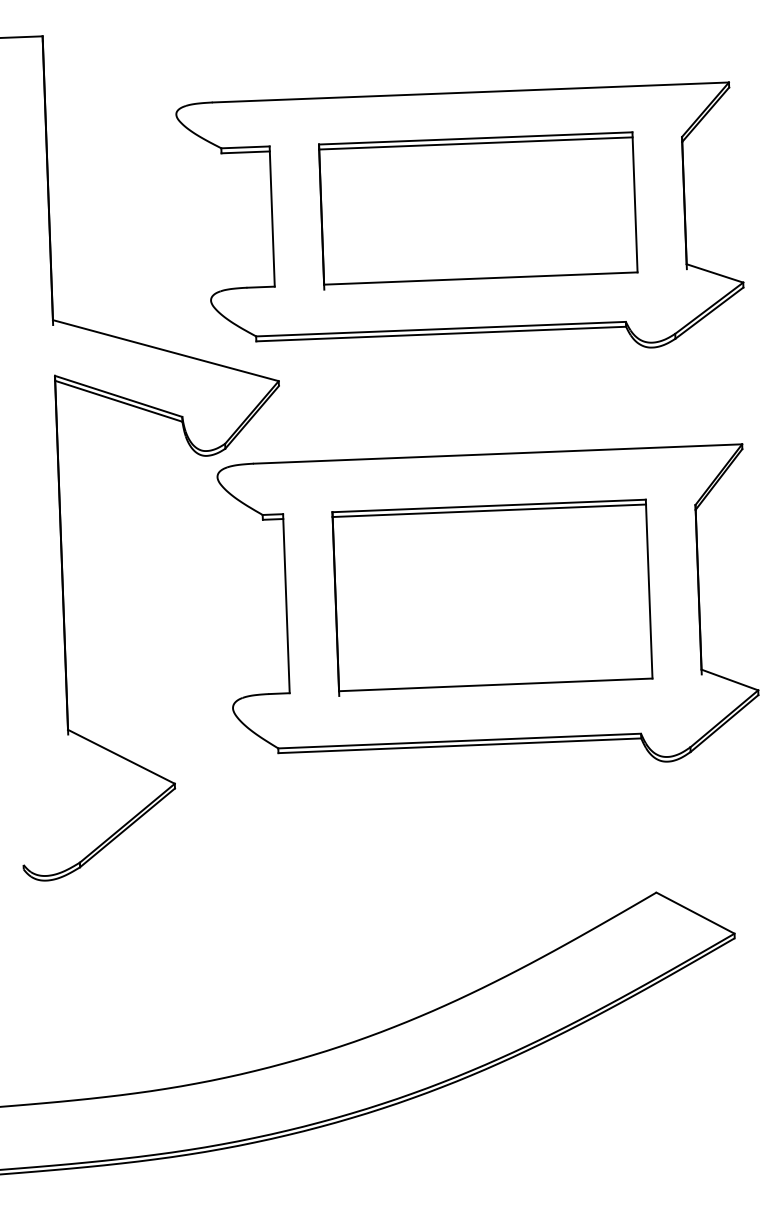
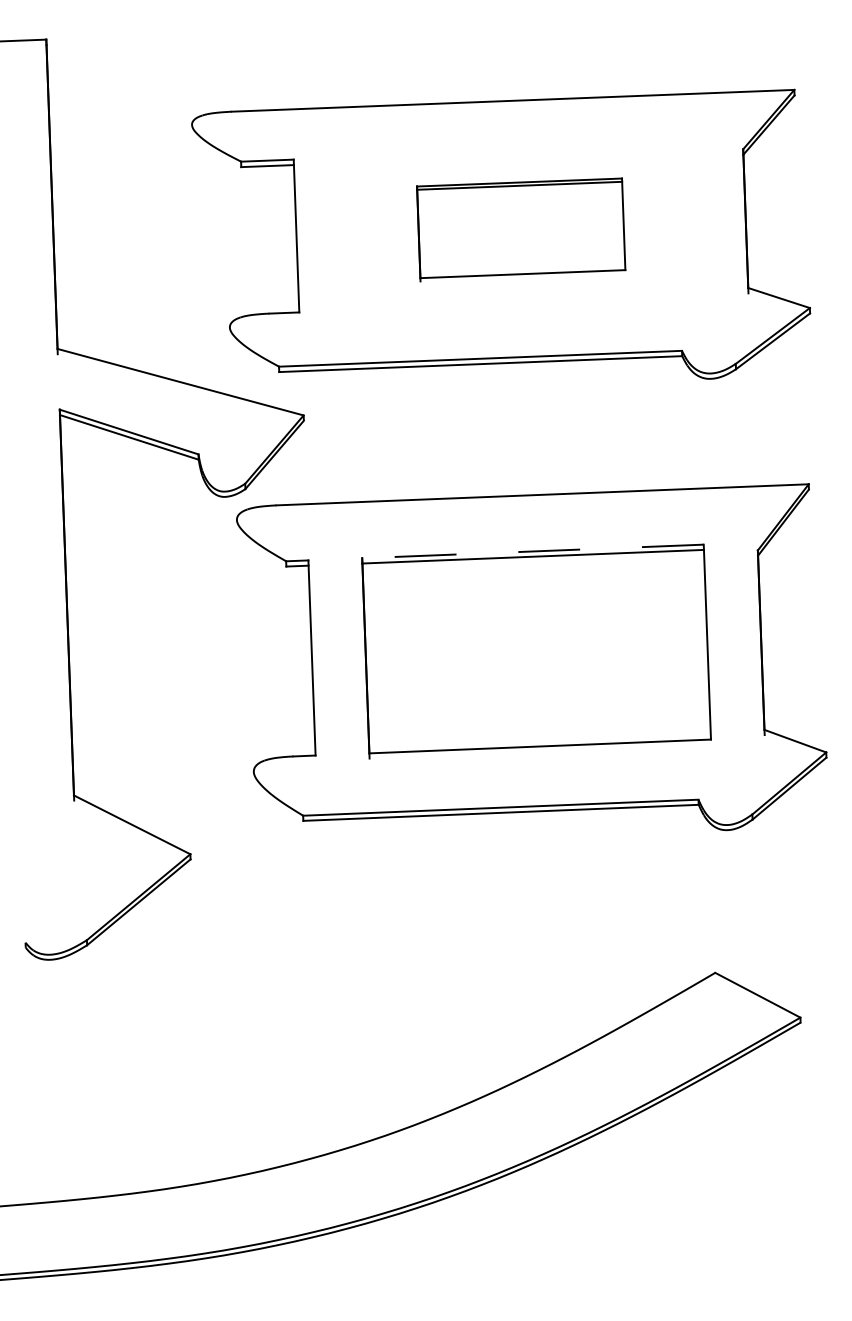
part: (478, 210) -> (521, 229), size x0.6
line: (489, 505) -> (533, 550), solid -> dashed

